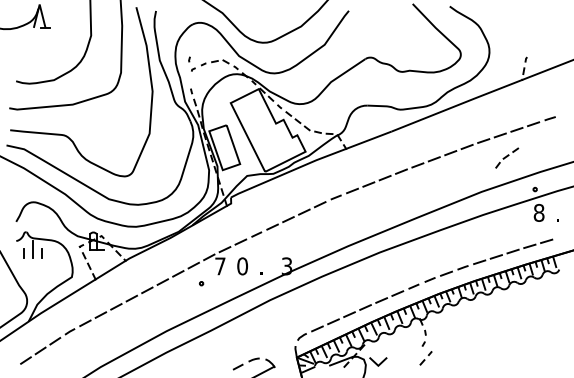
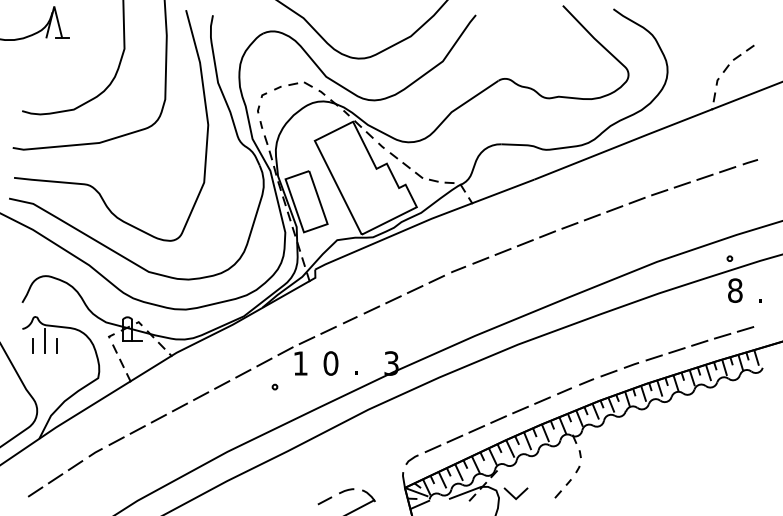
line: (189, 59) -> (258, 109), moved
part: (507, 157) -> (738, 58), moved
text: (220, 266) -> (300, 363), 7 -> 1
part: (425, 358) -> (562, 488), moved

